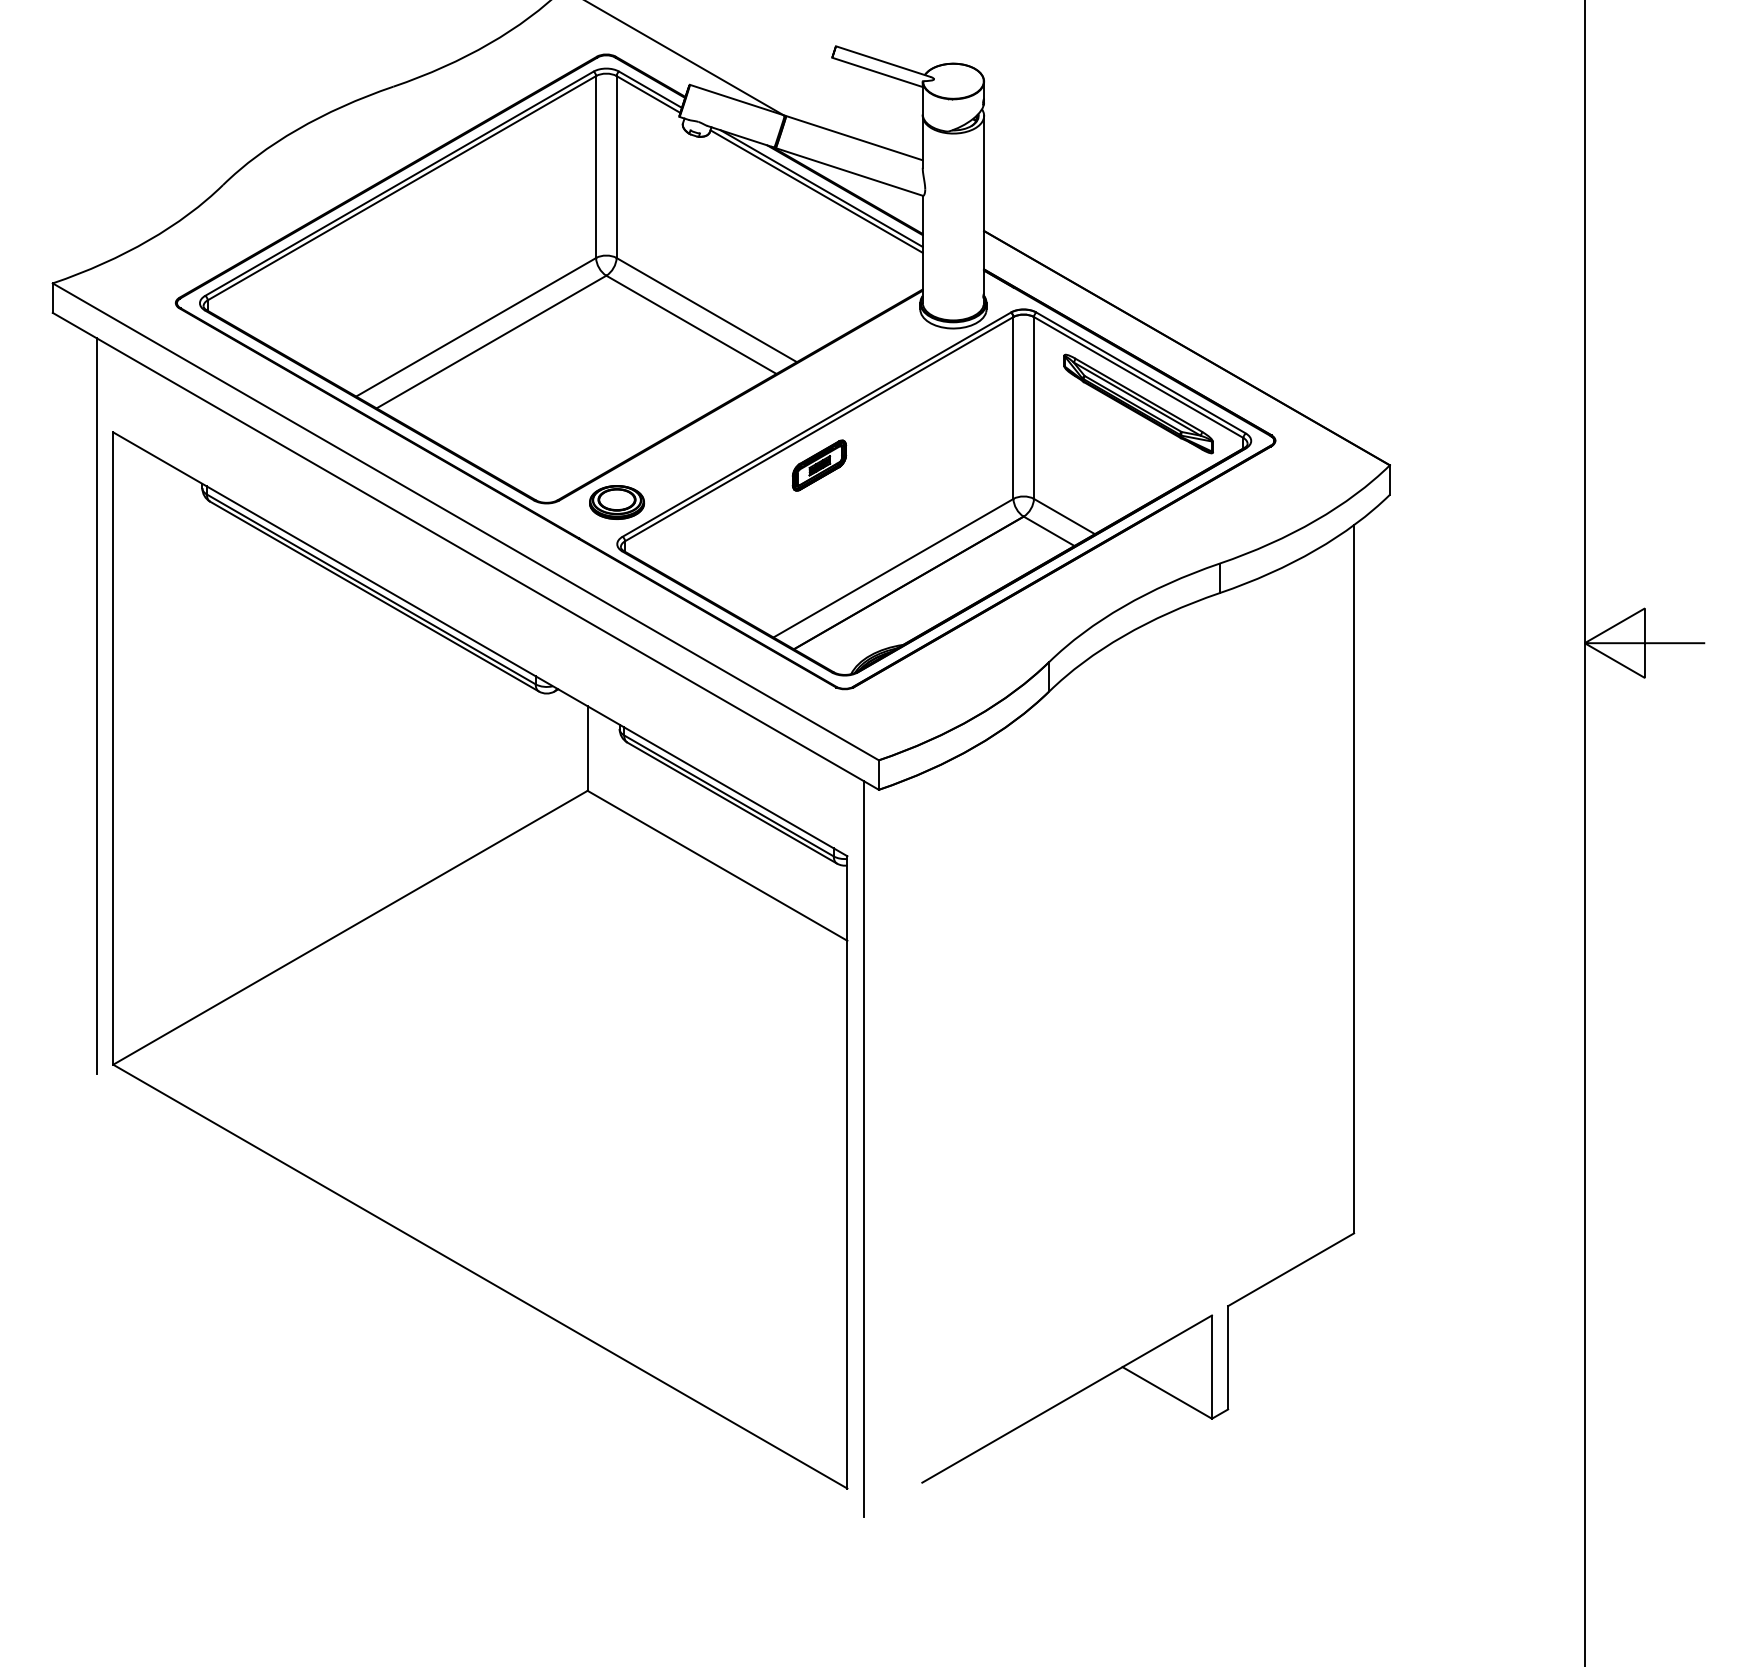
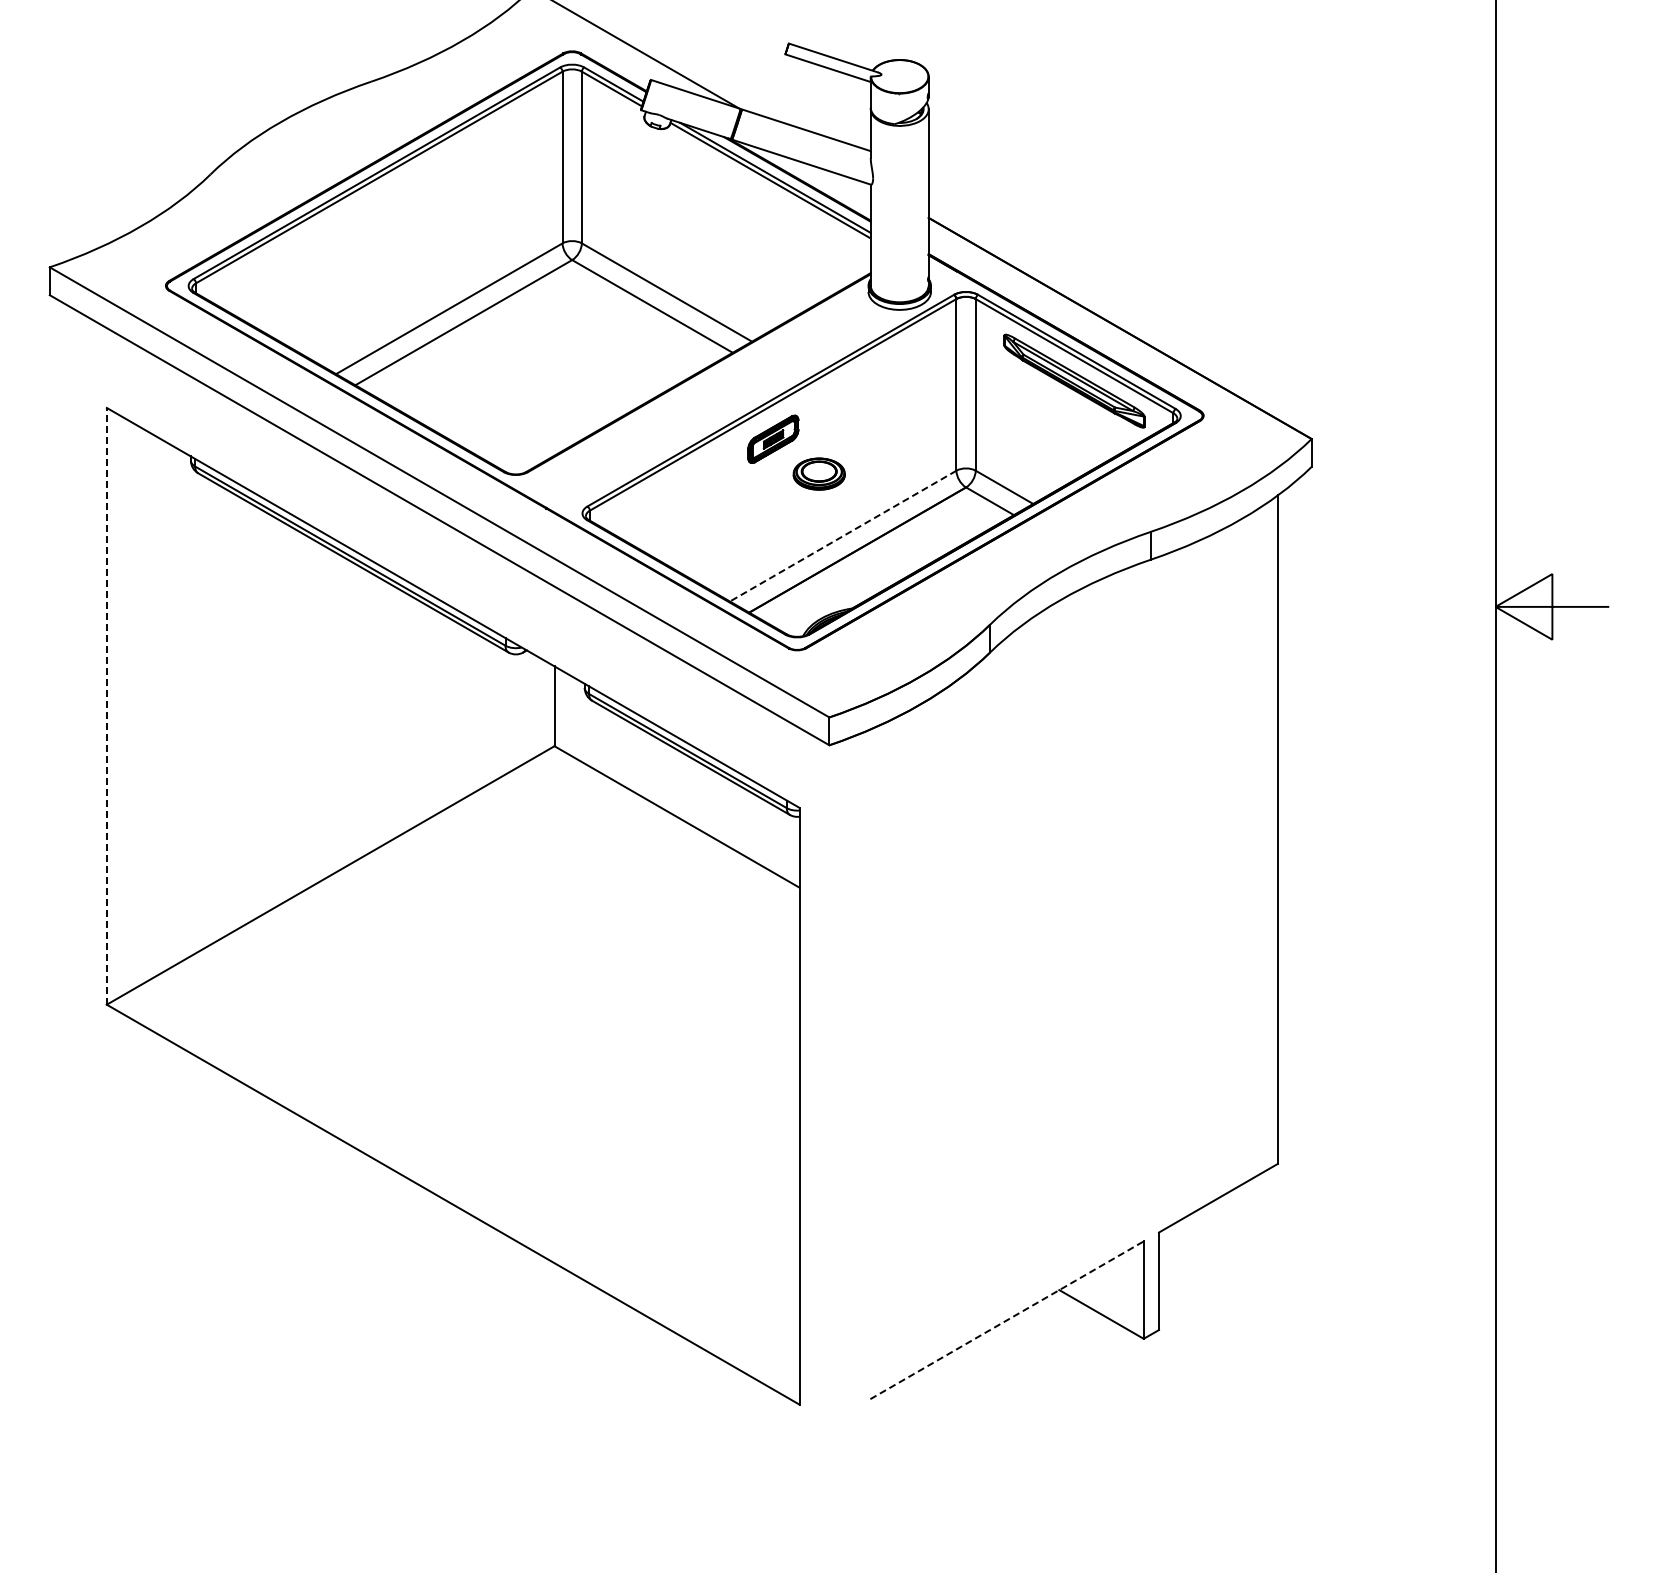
part: (616, 501) -> (818, 473), moved
line: (893, 568) -> (843, 536), solid -> dashed
line: (97, 706) -> (91, 666), removed
line: (112, 747) -> (106, 705), solid -> dashed
line: (863, 1148) -> (814, 1083), removed
line: (1067, 1399) -> (1007, 1320), solid -> dashed

